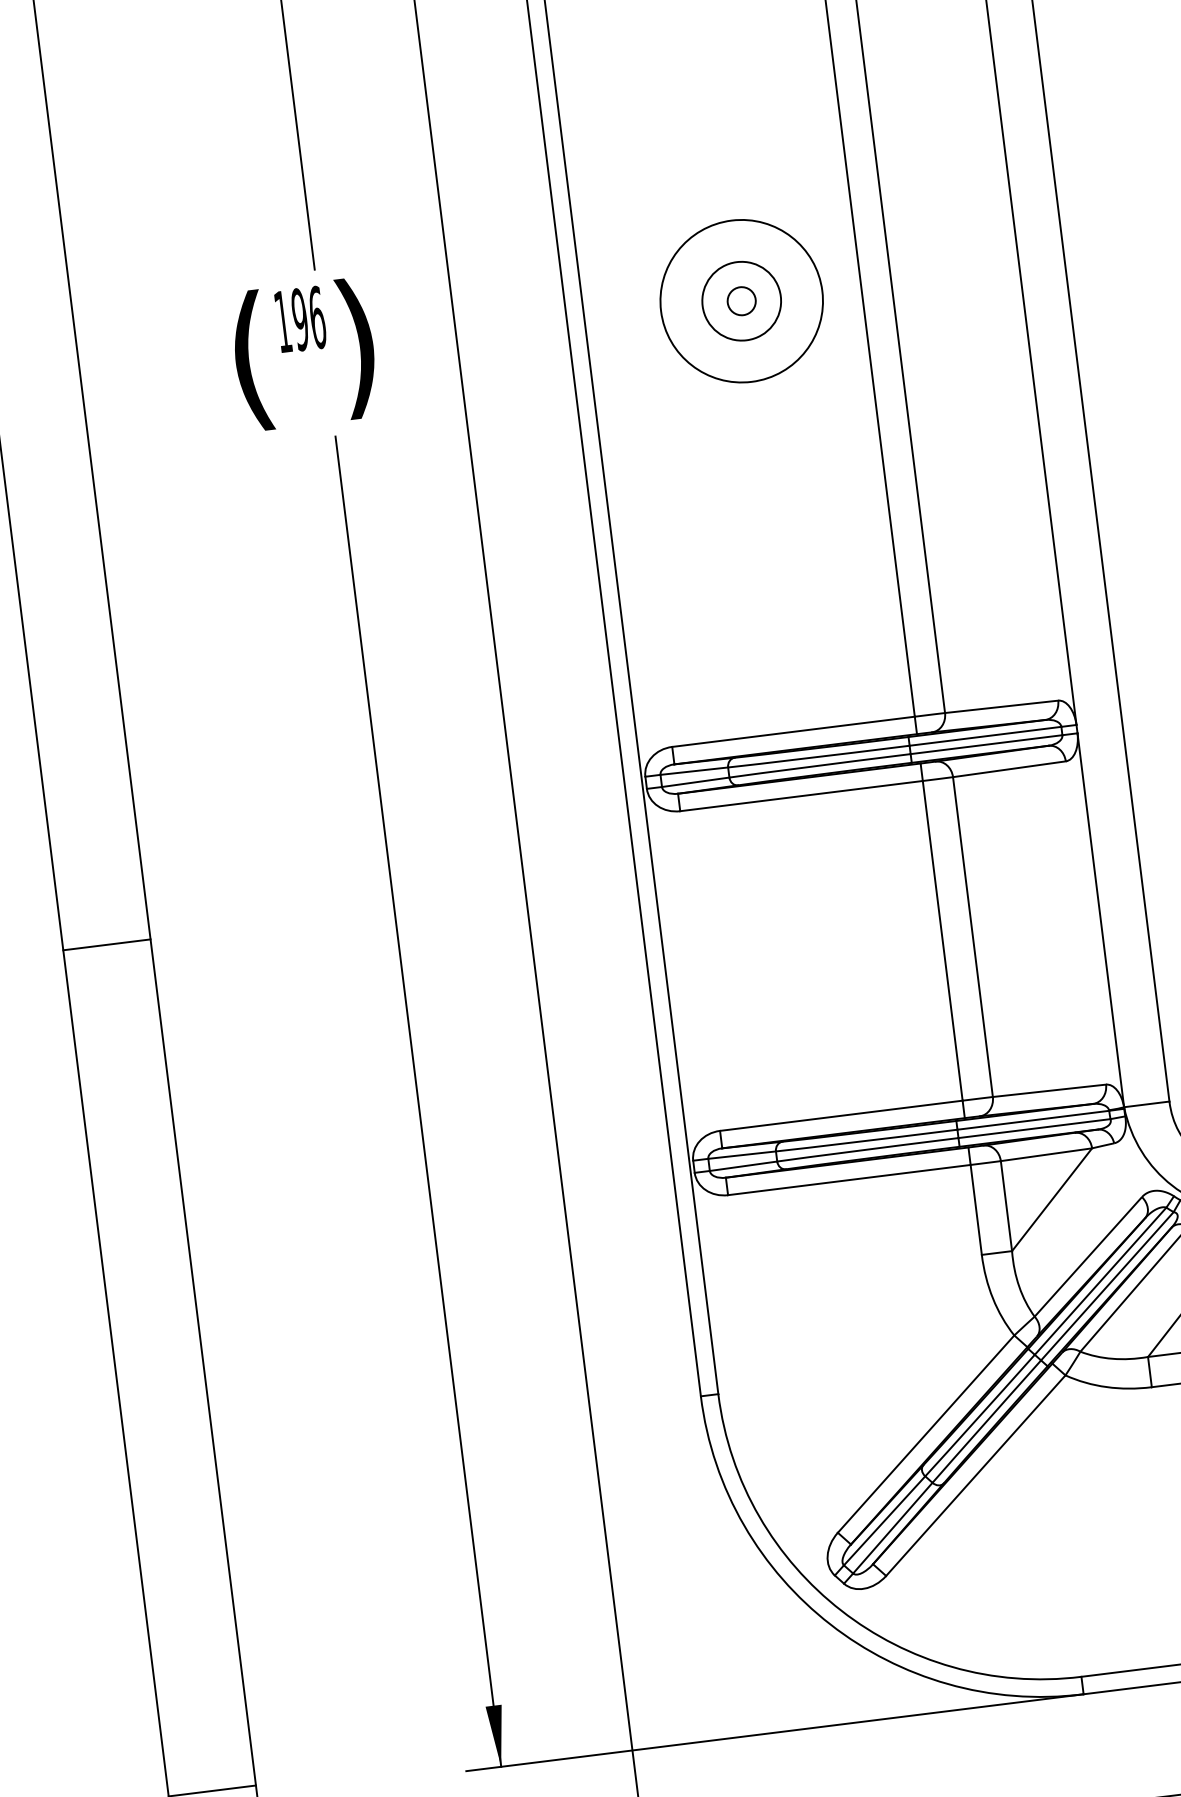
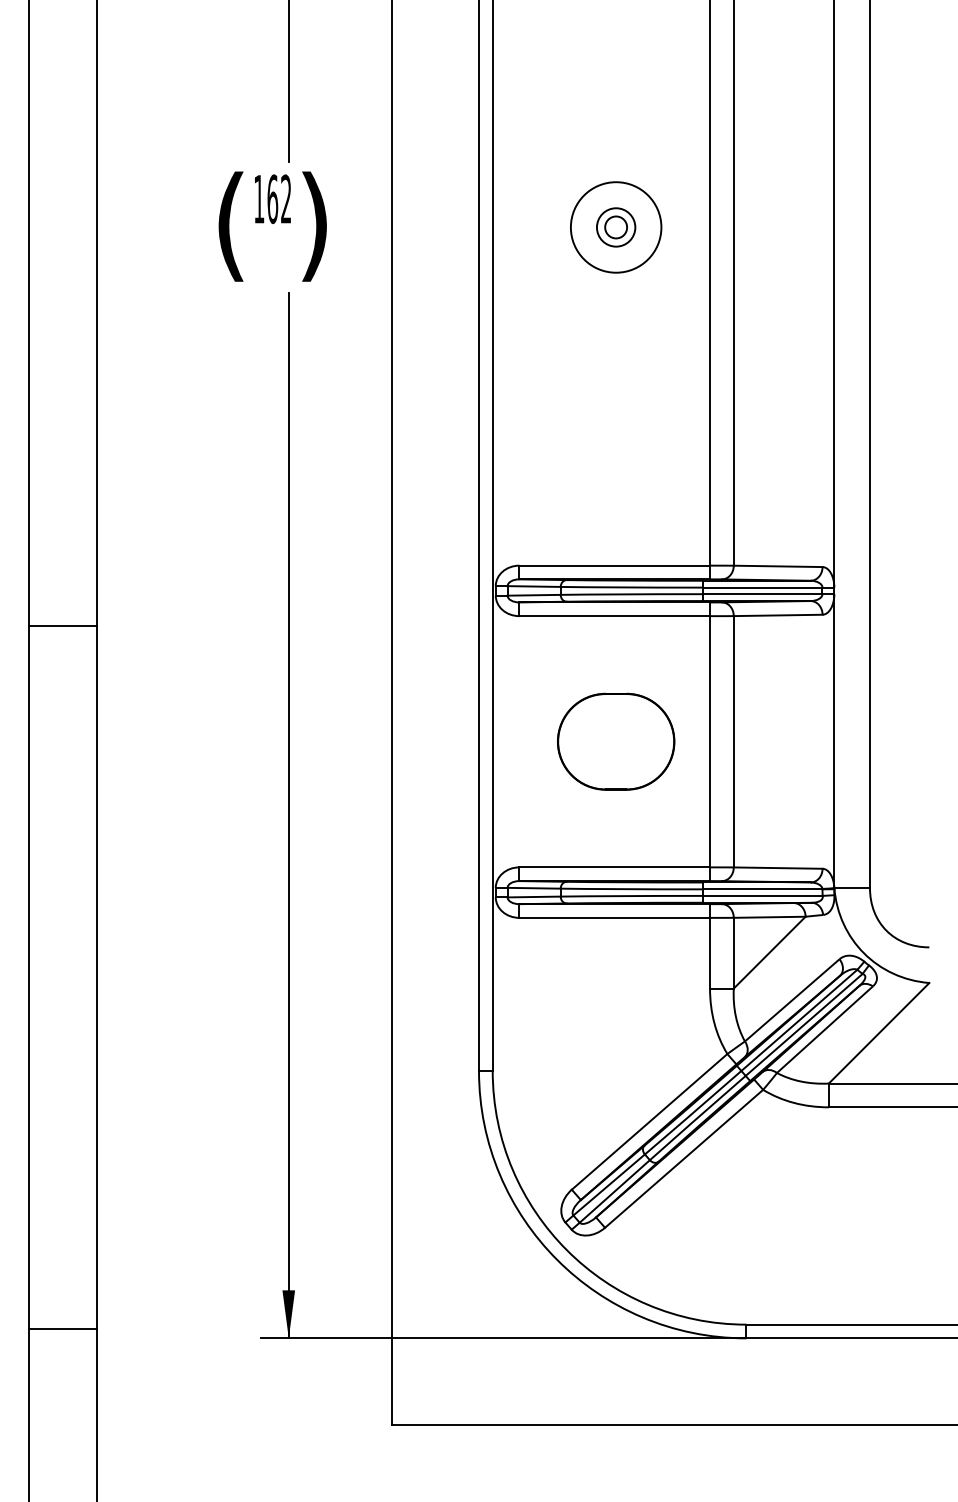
circle: (740, 301) -> (615, 227), size x0.62
circle: (740, 301) -> (615, 227), size x0.71
text: (308, 319) -> (279, 199), 196 -> 162
line: (106, 945) -> (62, 626), moved
part: (823, 955) -> (616, 741), added

